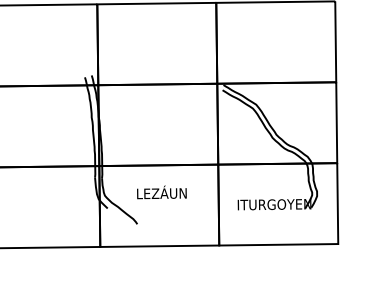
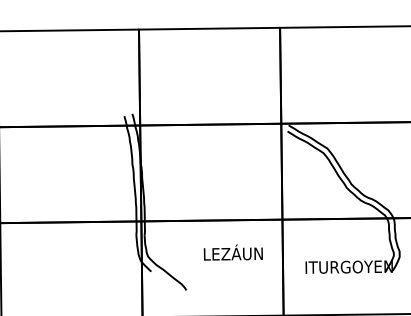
text: (161, 192) -> (232, 252), moved

